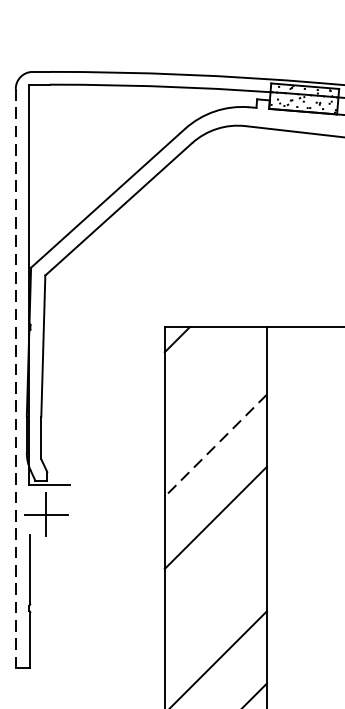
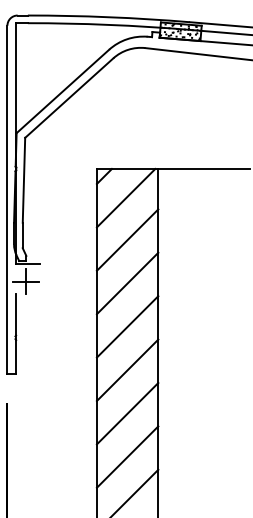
line: (212, 374) -> (125, 197), added
line: (15, 378) -> (7, 199), dashed -> solid
line: (215, 446) -> (127, 240), dashed -> solid
line: (215, 589) -> (127, 326), added

